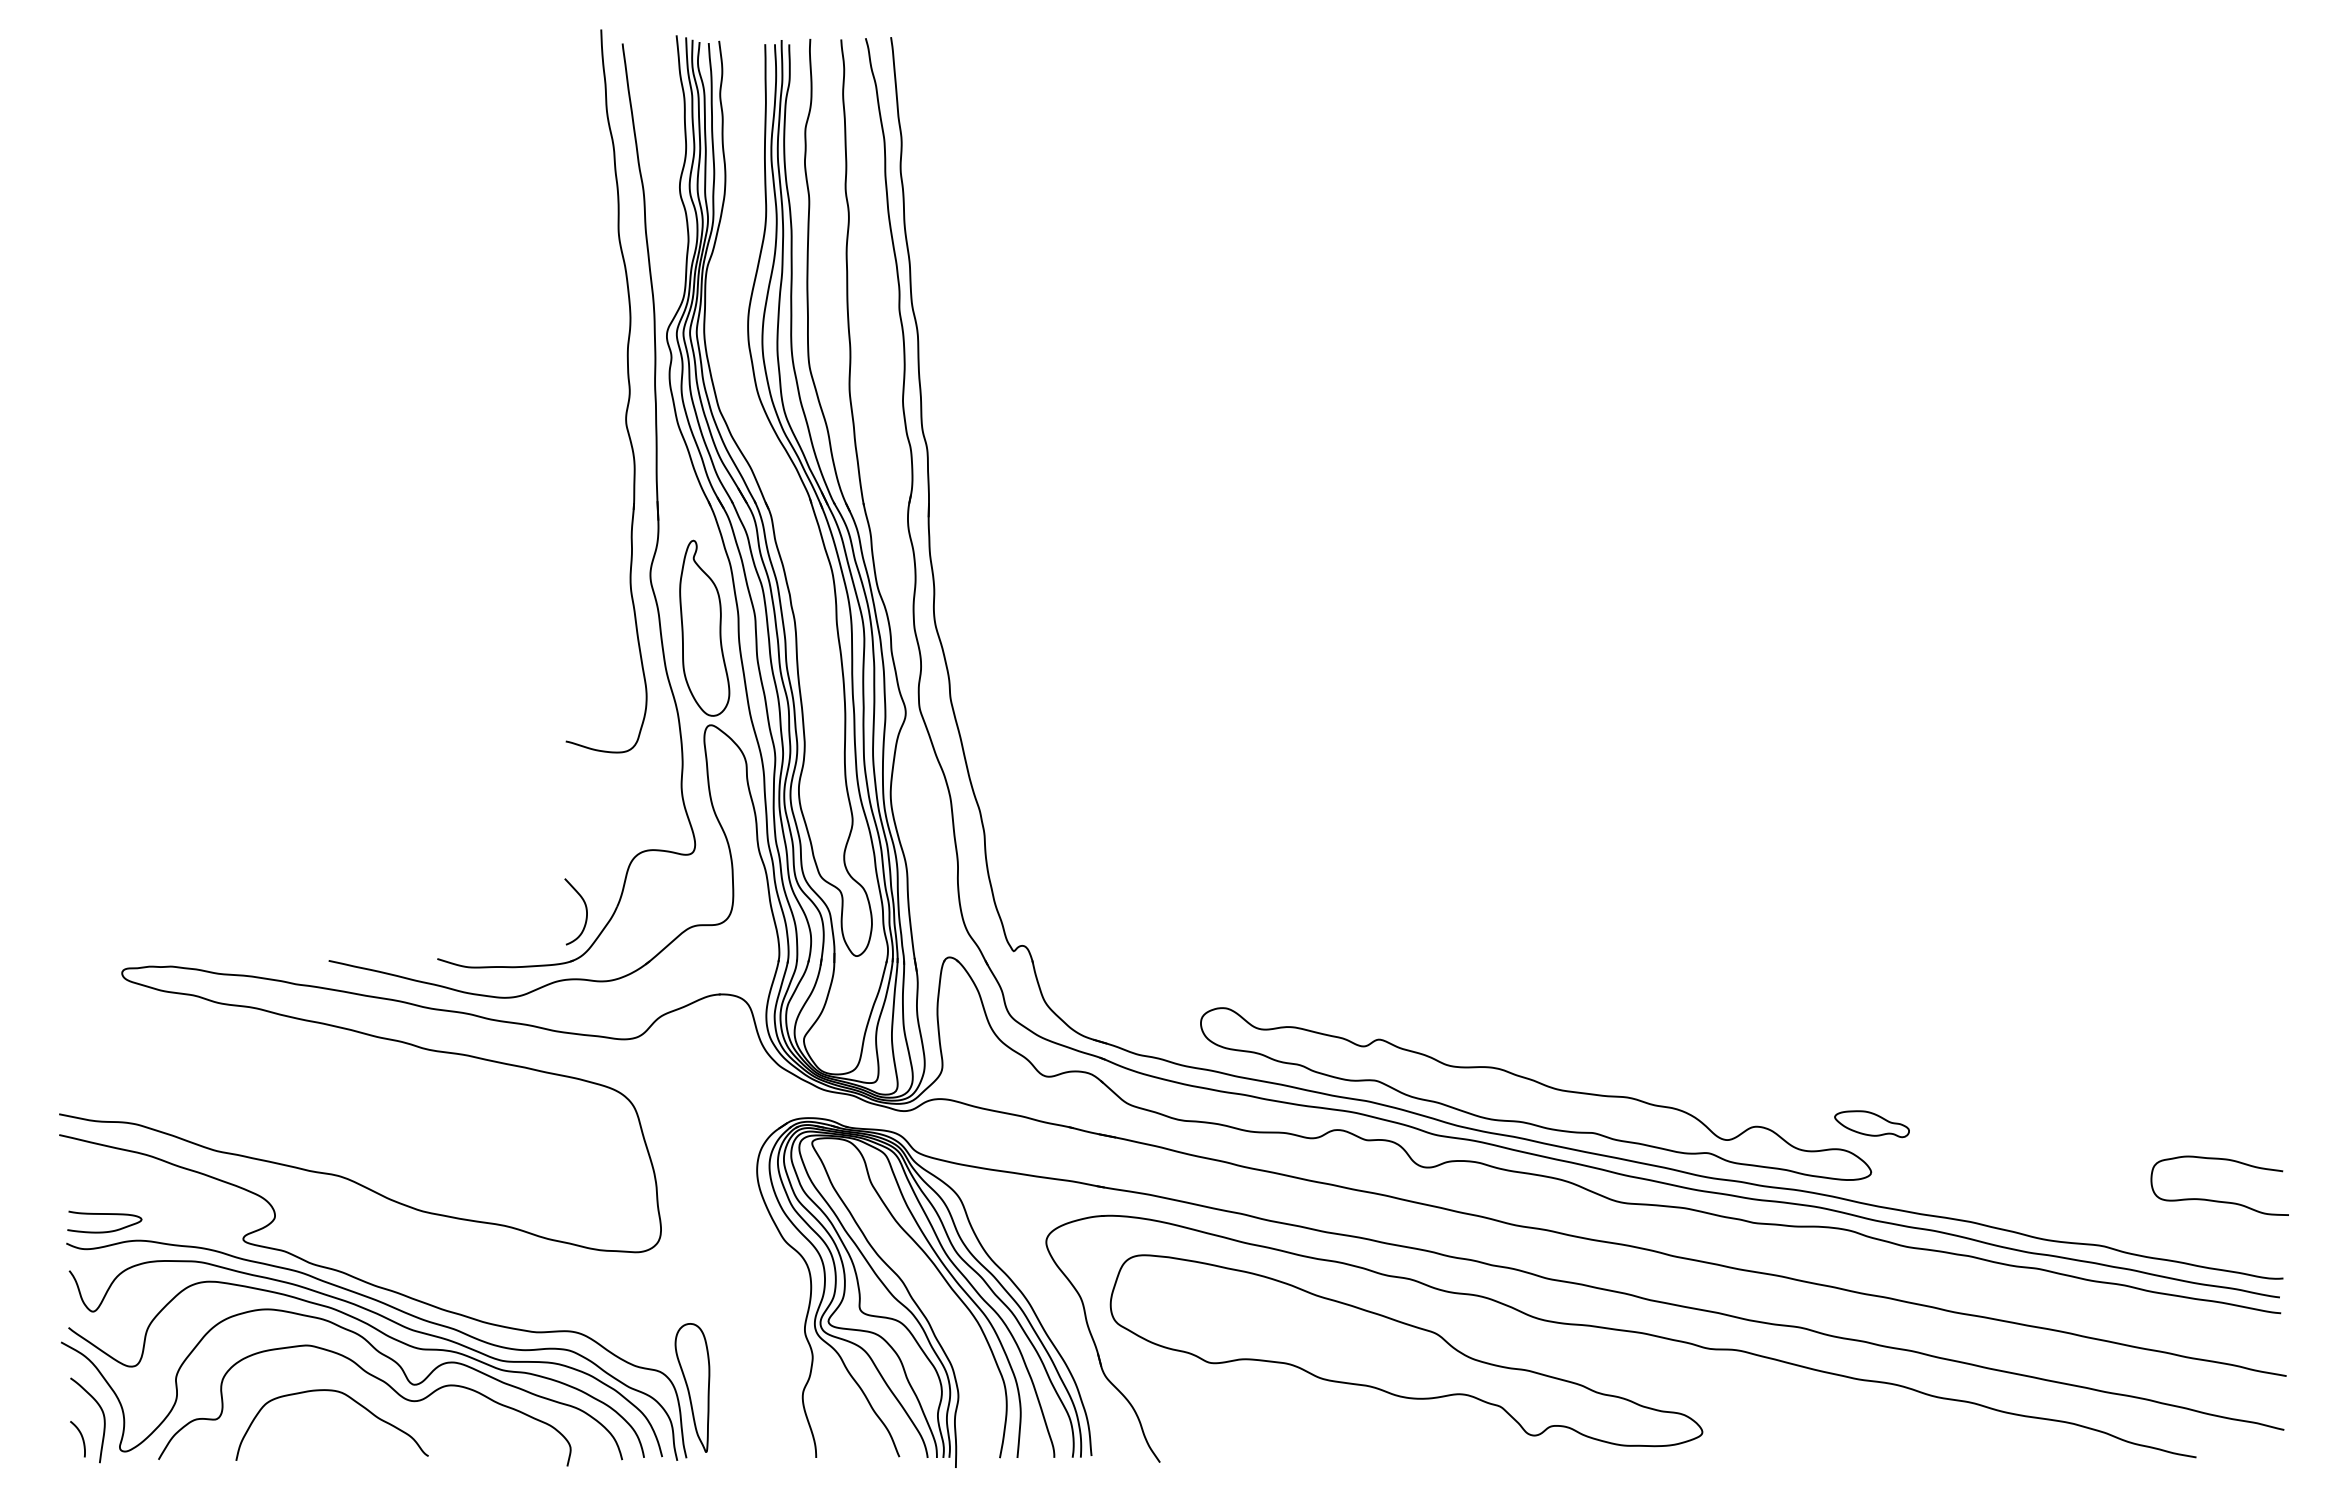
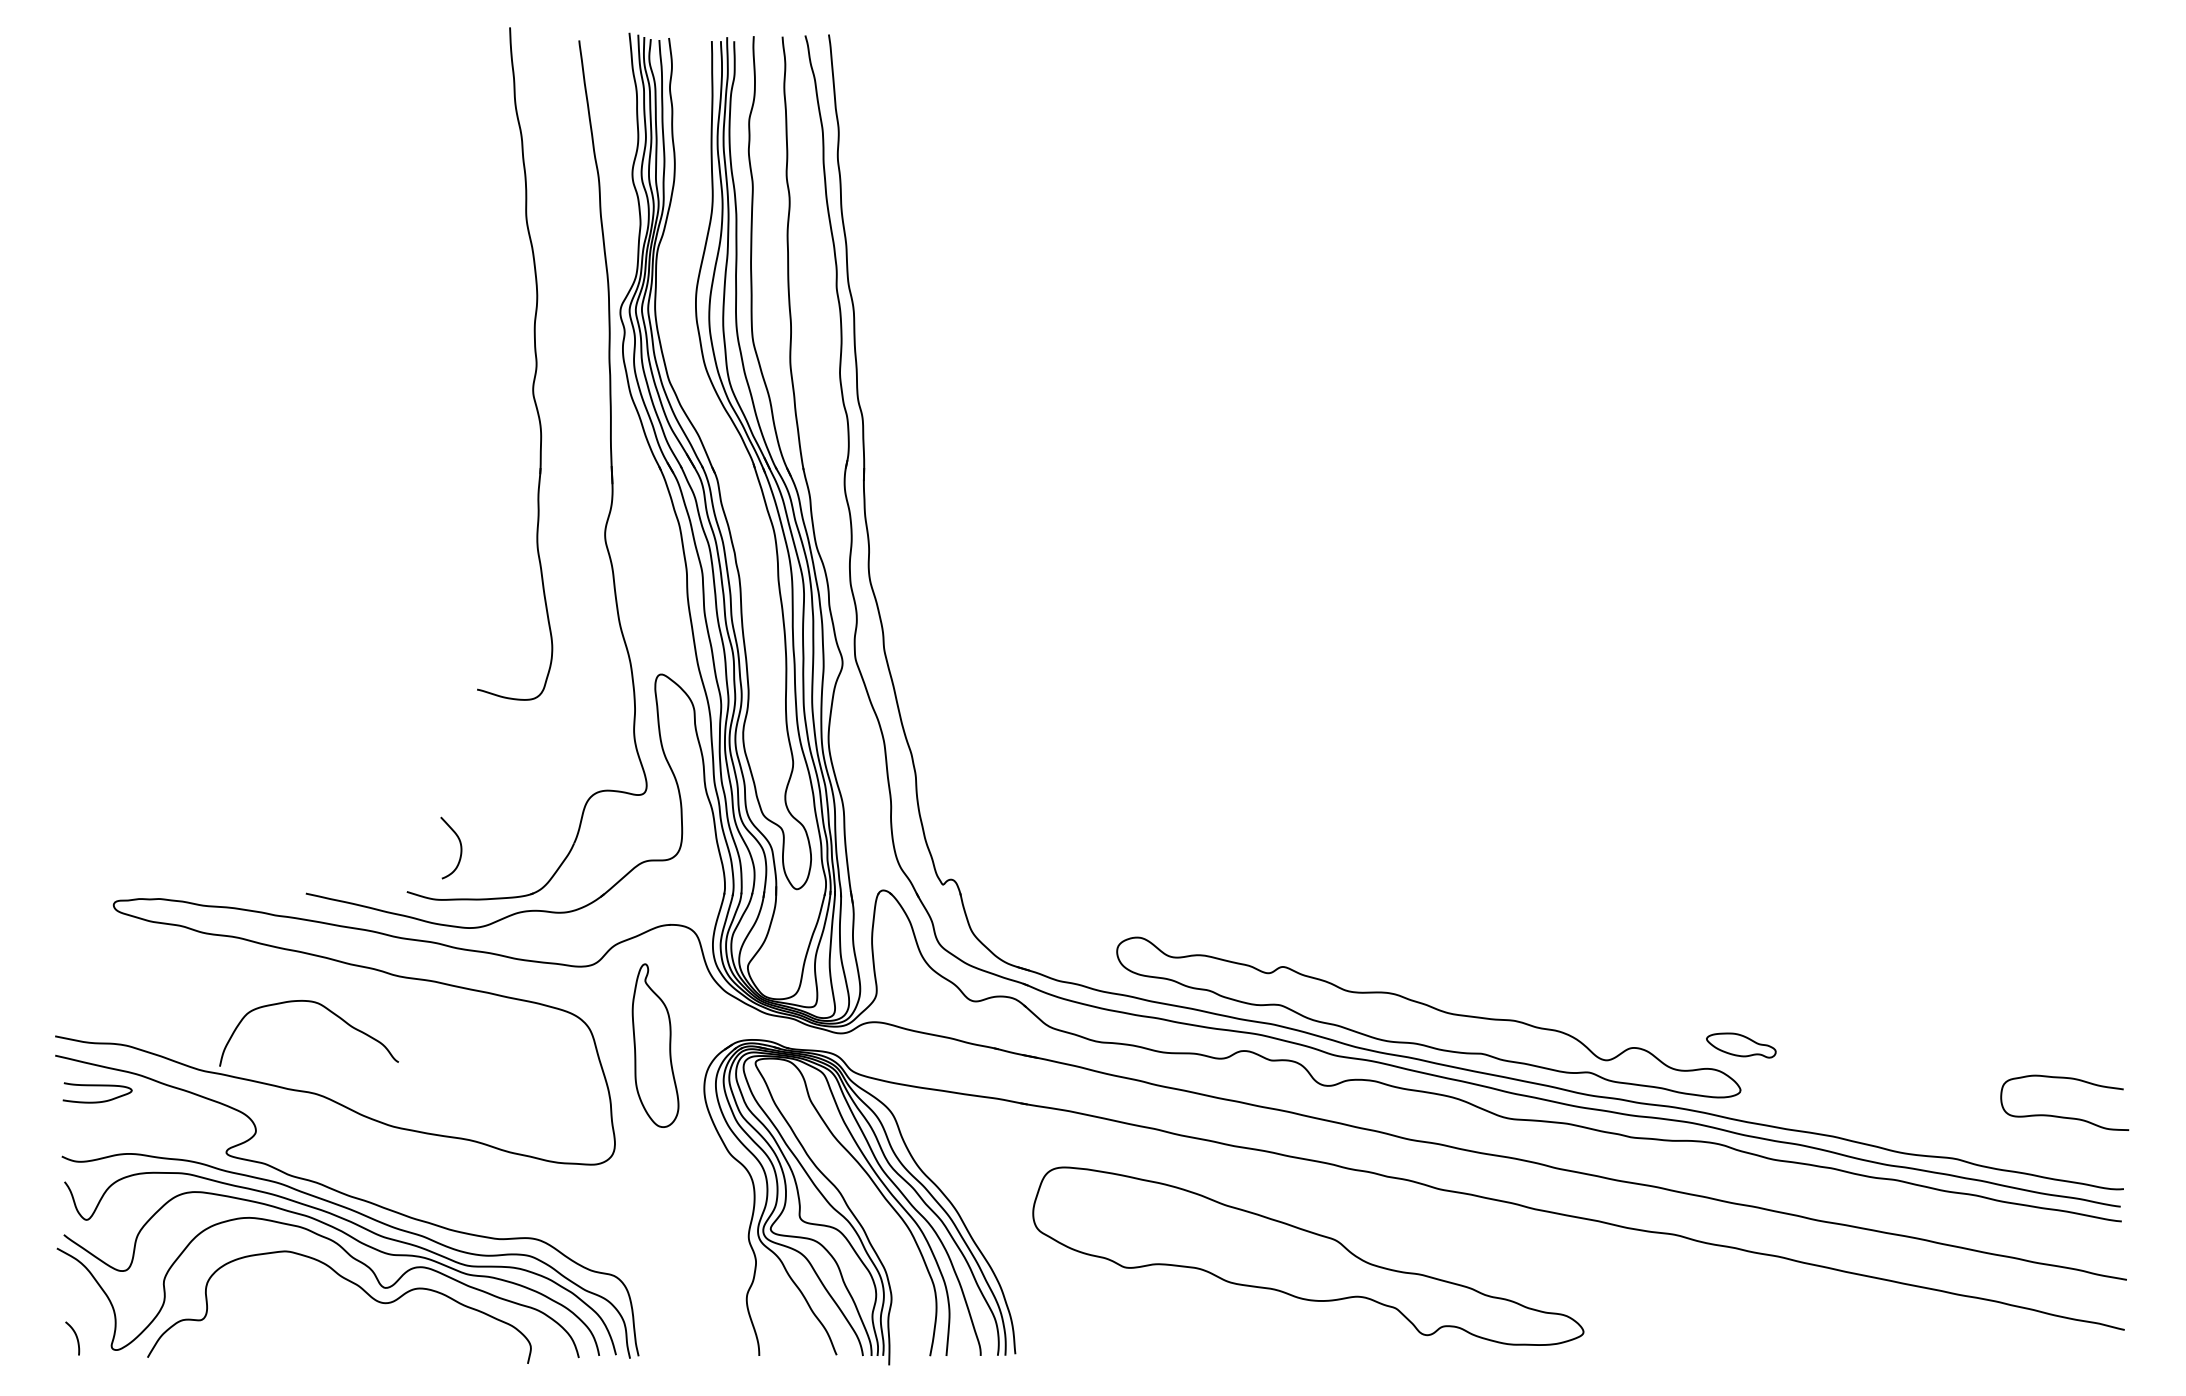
part: (628, 391) -> (535, 364), moved
part: (704, 627) -> (655, 1044), moved
curve: (585, 909) -> (460, 845), moved
curve: (104, 1214) -> (97, 1085), moved
part: (1620, 1331) -> (1507, 1238), removed
part: (692, 1387) -> (644, 1290), removed
curve: (349, 1398) -> (325, 1008), moved
curve: (103, 1420) -> (96, 1321), removed

